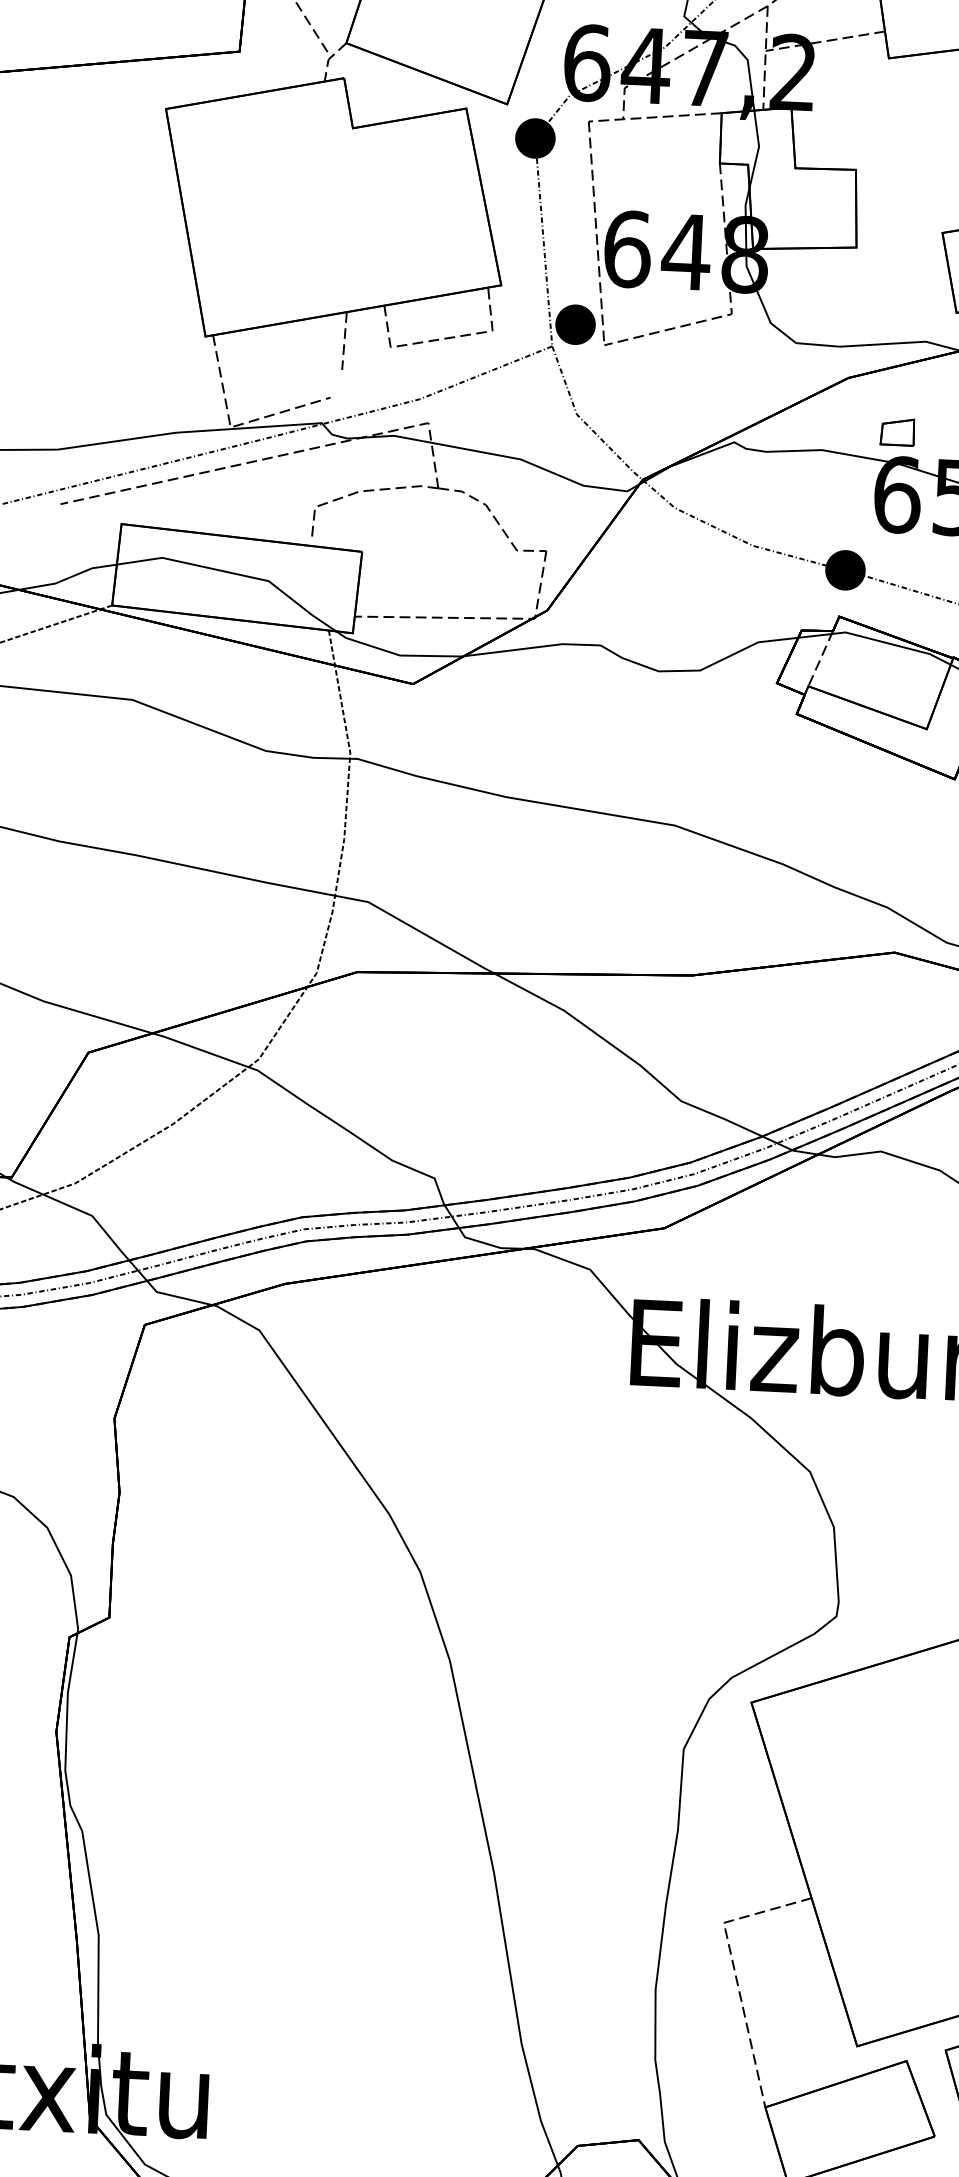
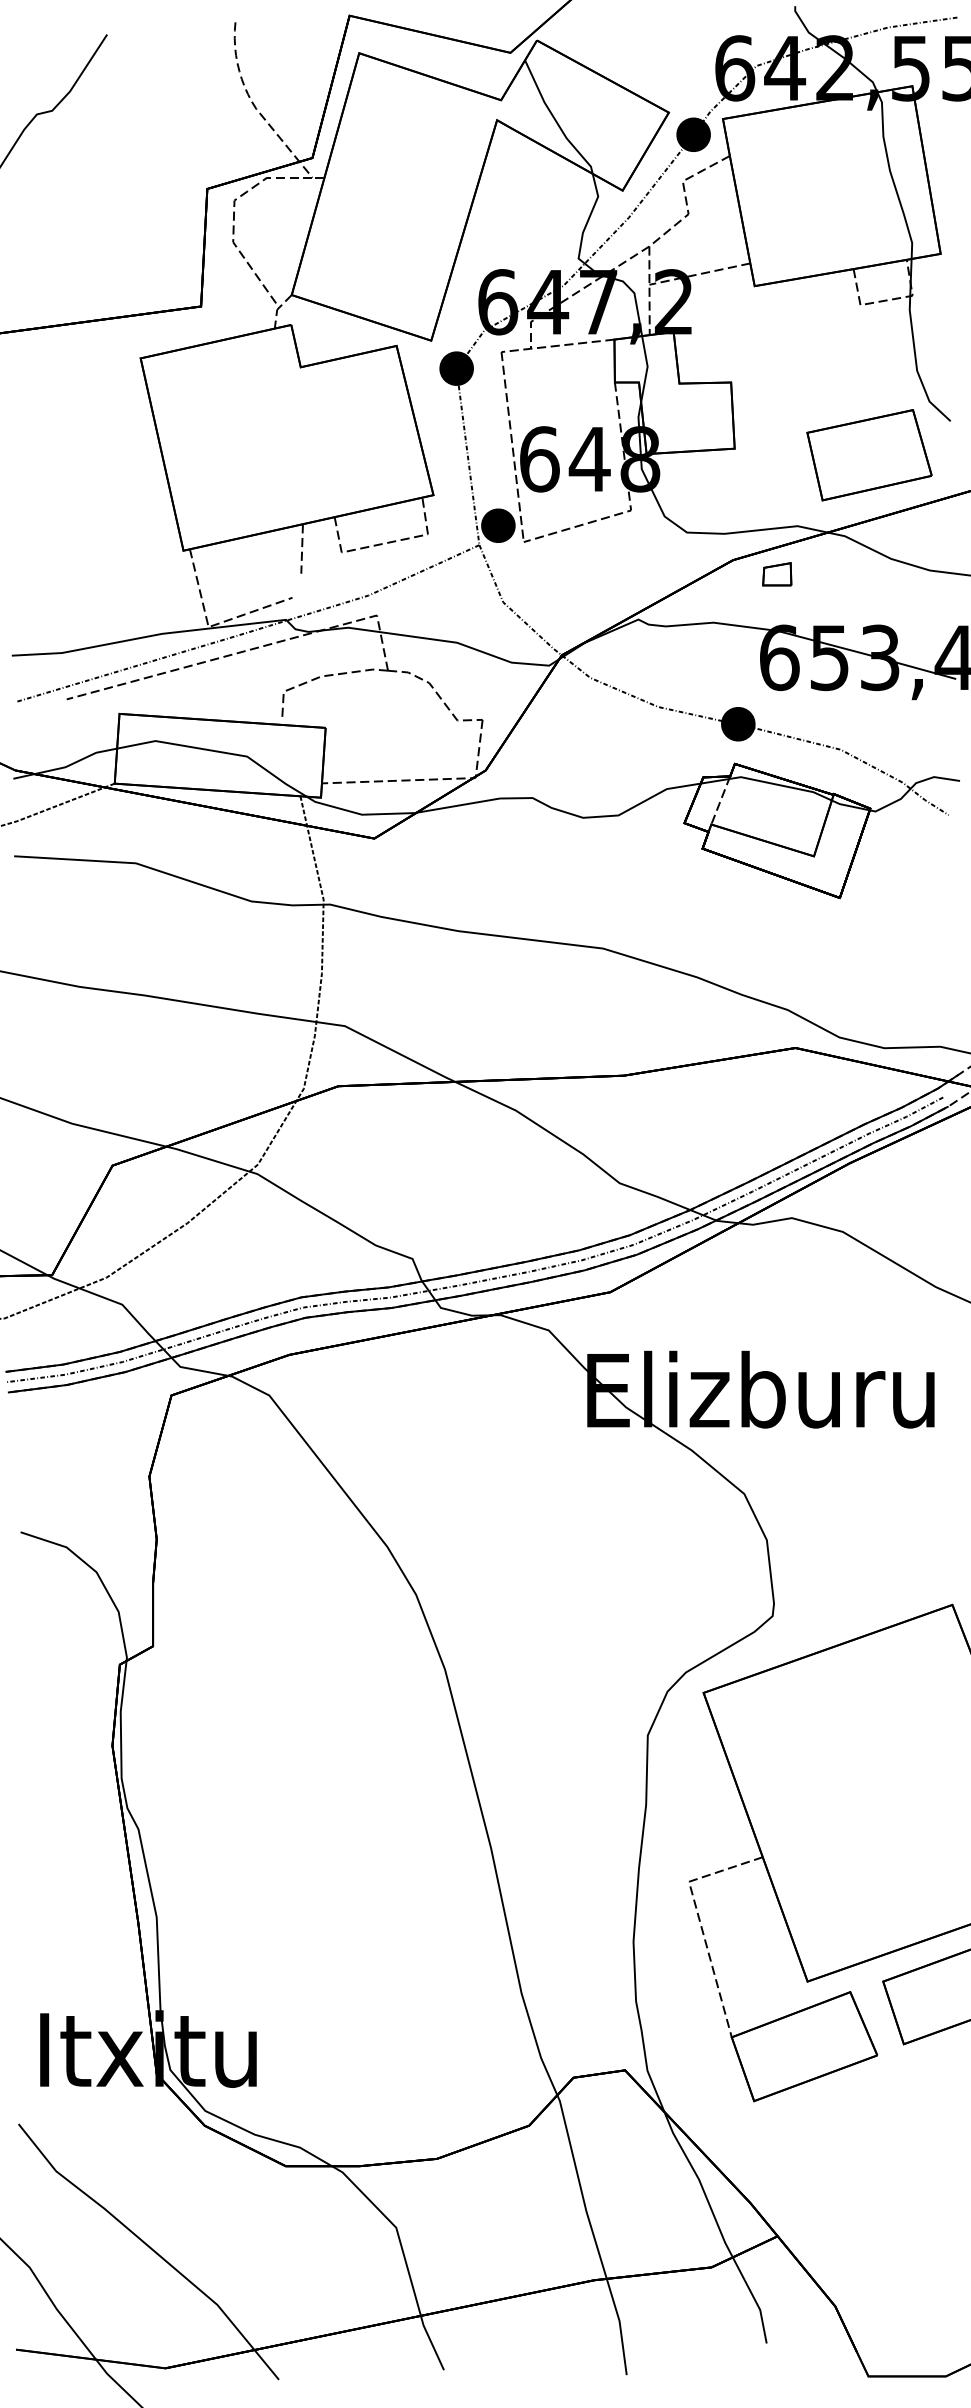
part: (897, 432) -> (777, 574), moved

